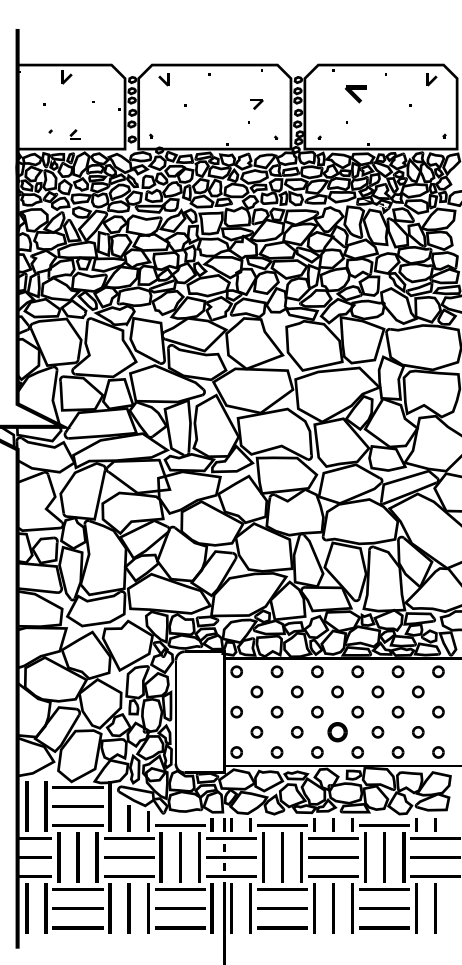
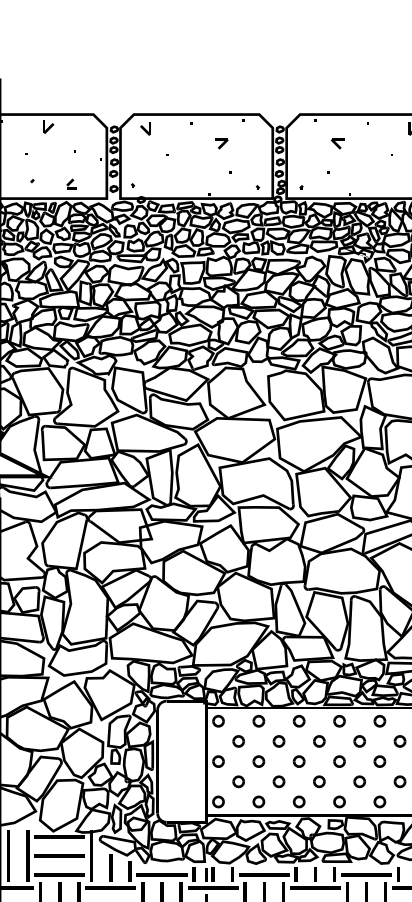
part: (355, 94) -> (337, 143), size x0.62
part: (256, 104) -> (221, 143), moved
part: (74, 134) -> (71, 183), moved
part: (337, 732) -> (319, 781), size x0.62

